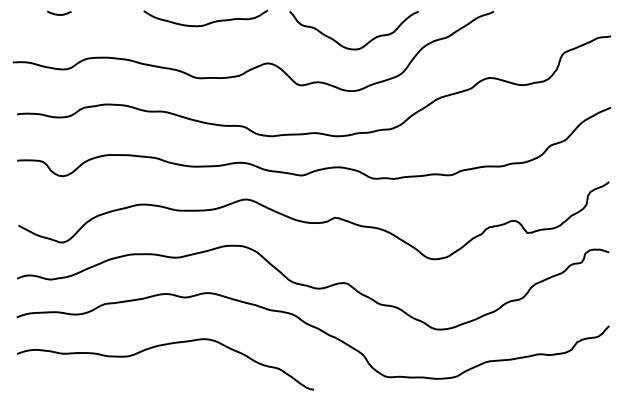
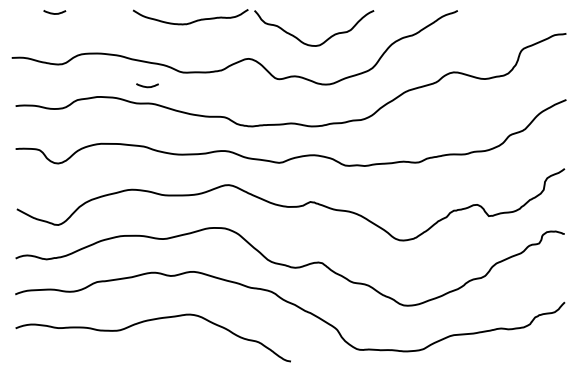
curve: (348, 47) -> (309, 44), moved
curve: (159, 93) -> (147, 86), added

